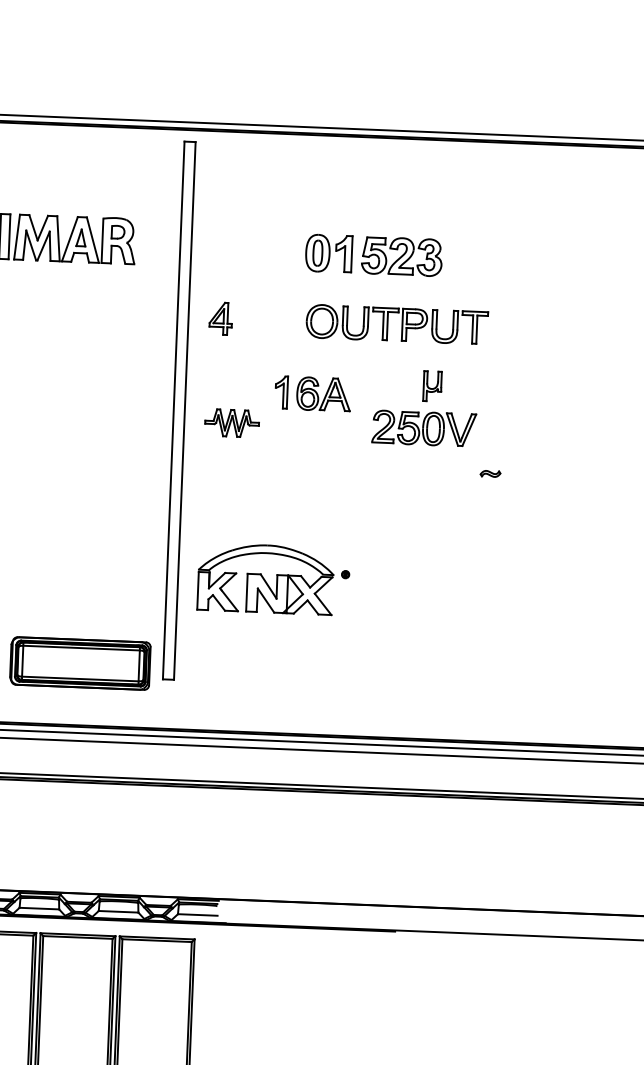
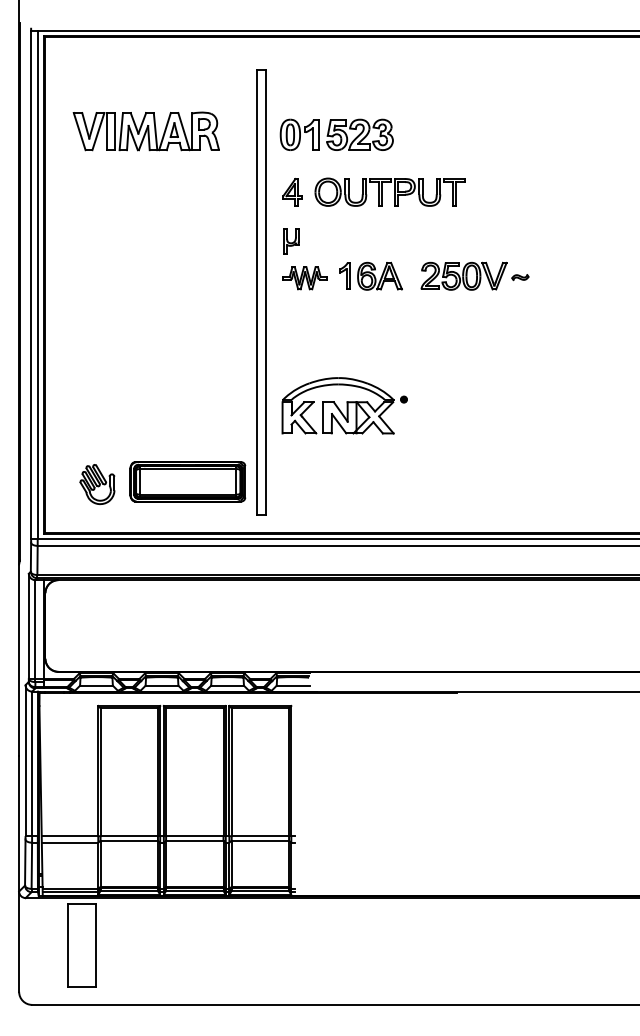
part: (373, 254) -> (336, 134), moved
part: (396, 323) -> (389, 191), moved
part: (432, 386) -> (291, 241), moved
part: (312, 392) -> (370, 275), moved
part: (179, 410) -> (261, 292), moved
part: (490, 473) -> (520, 277), moved

